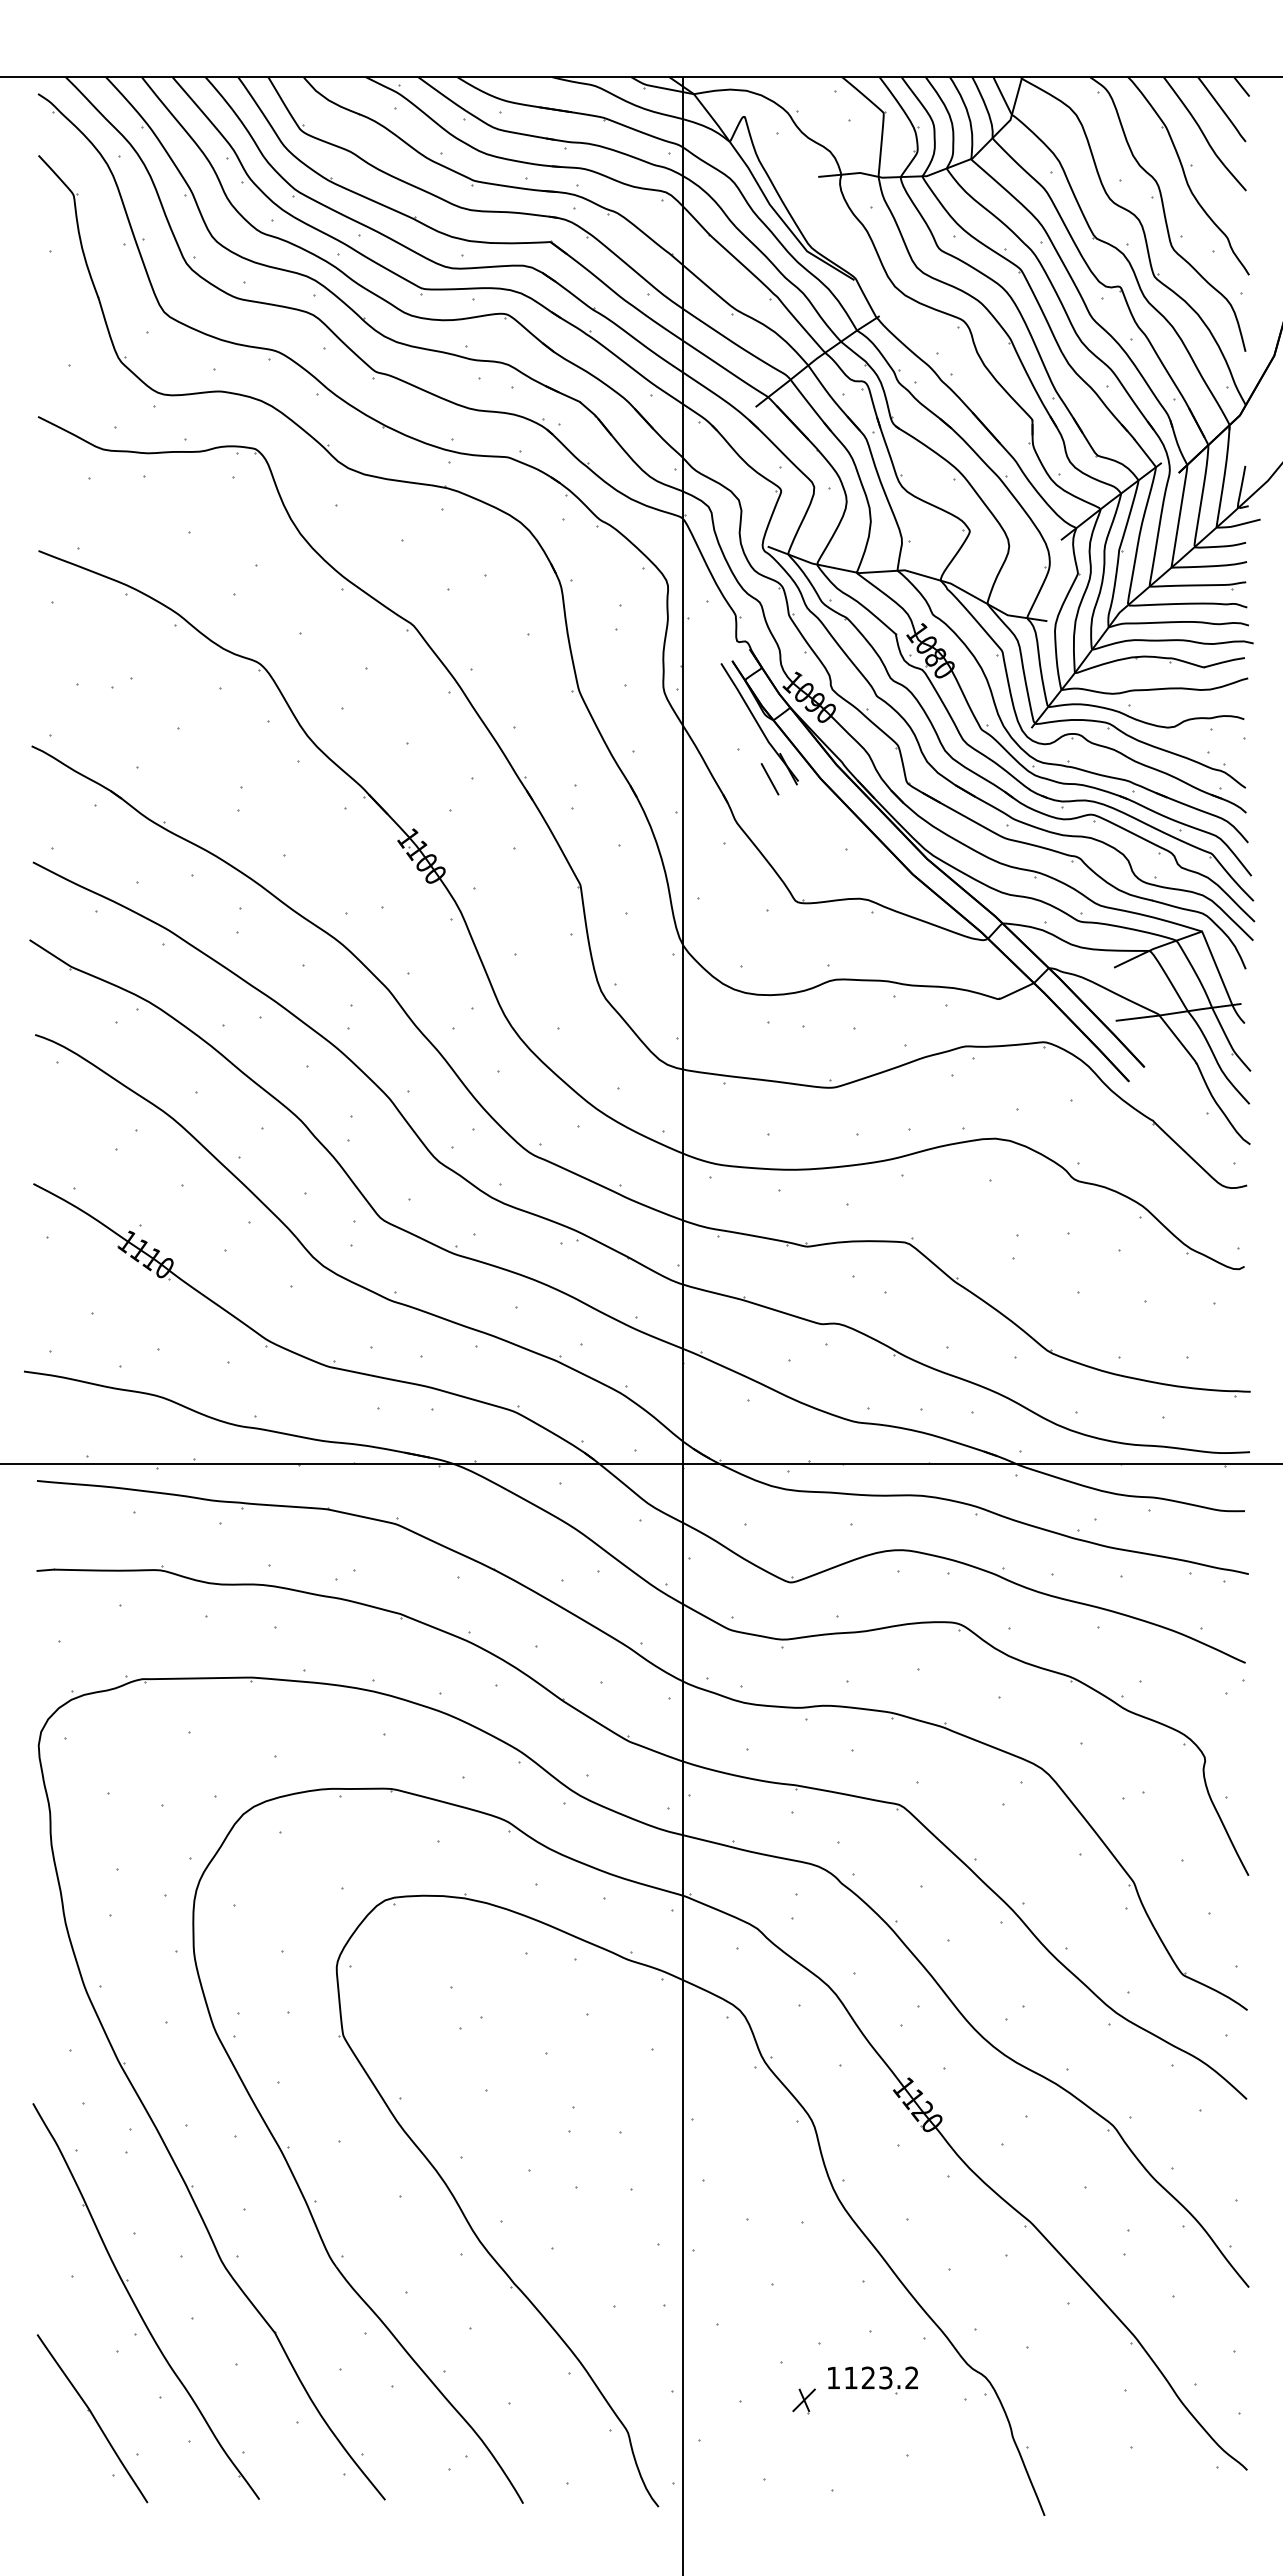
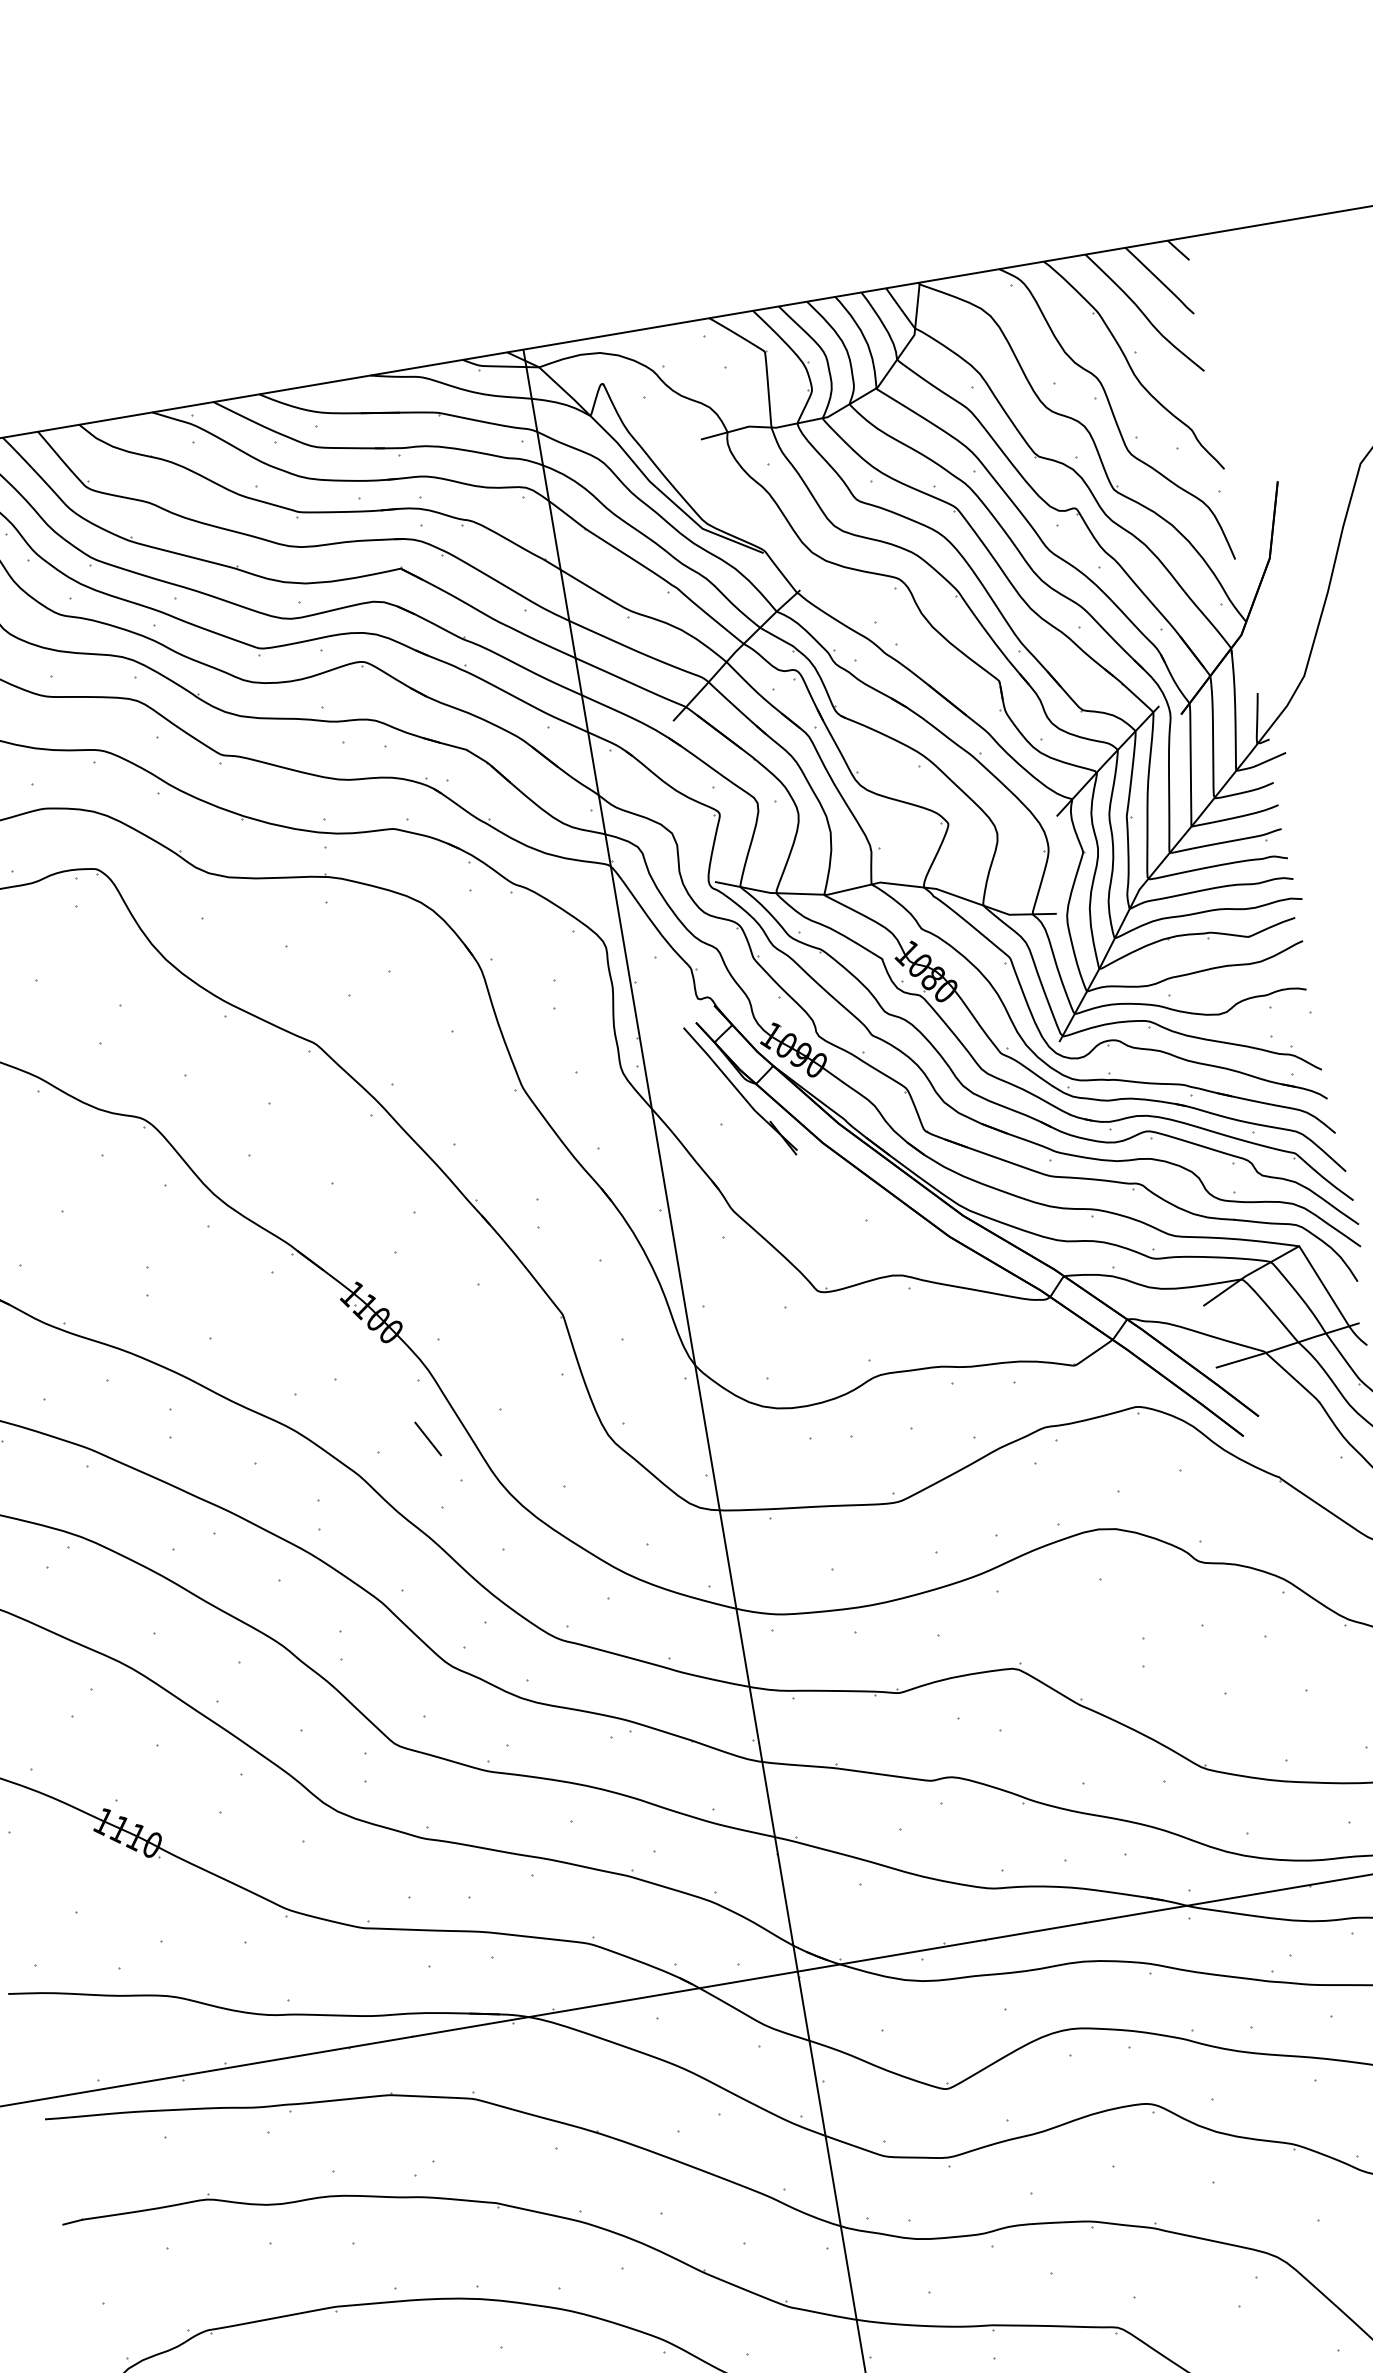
line: (769, 779) -> (427, 1439), moved

